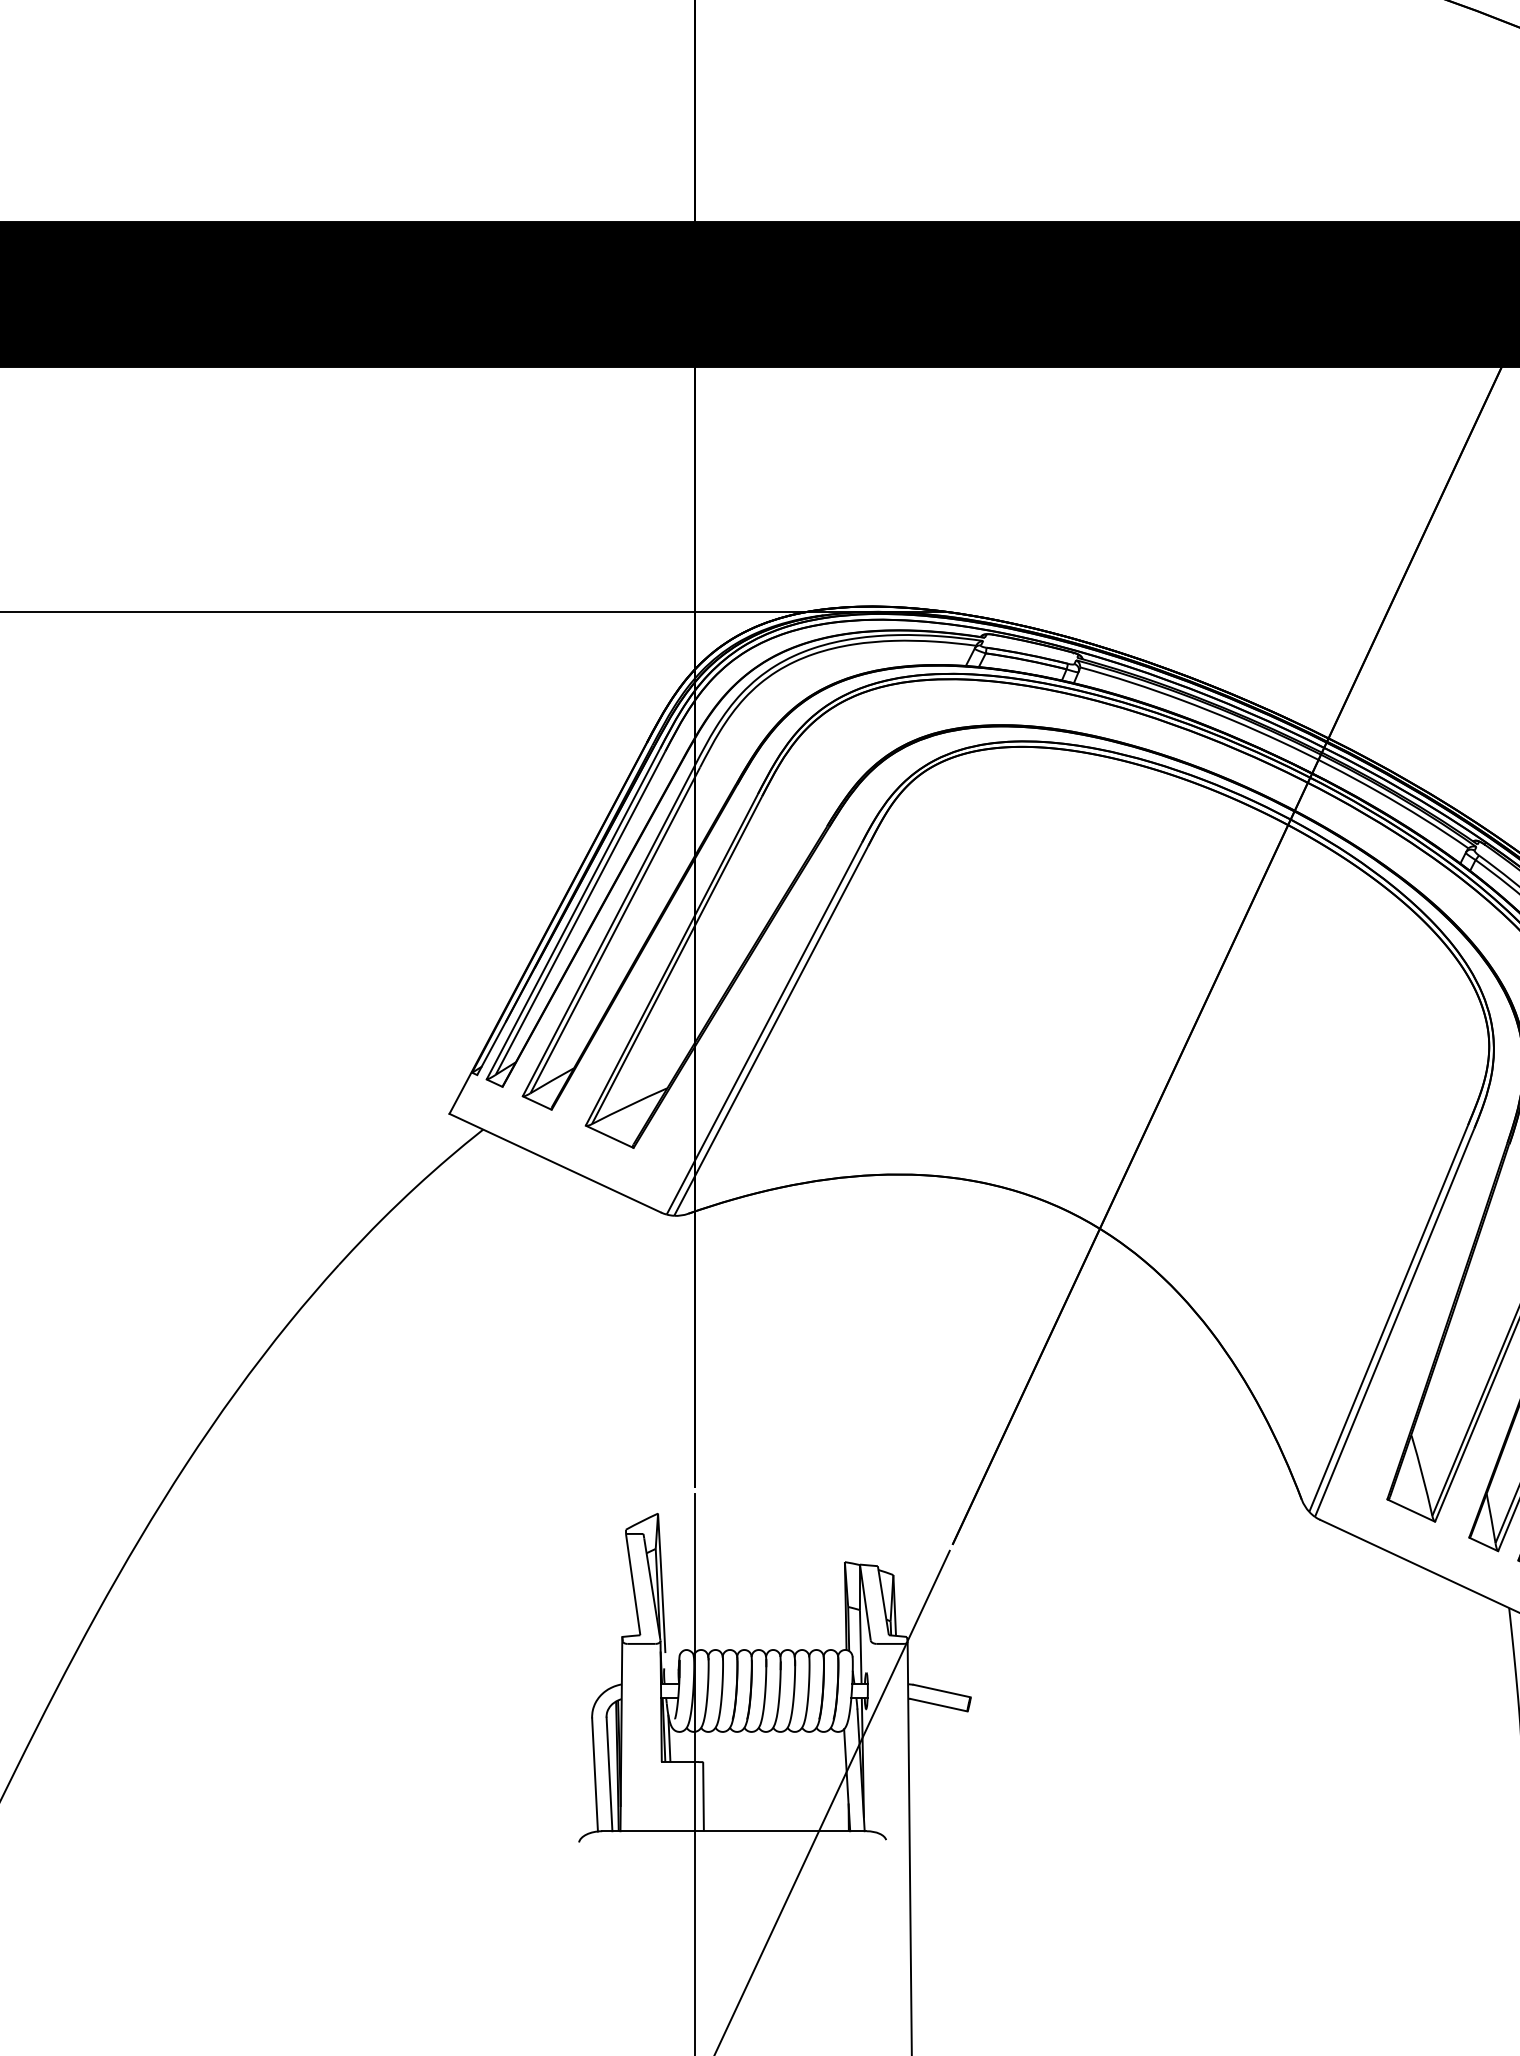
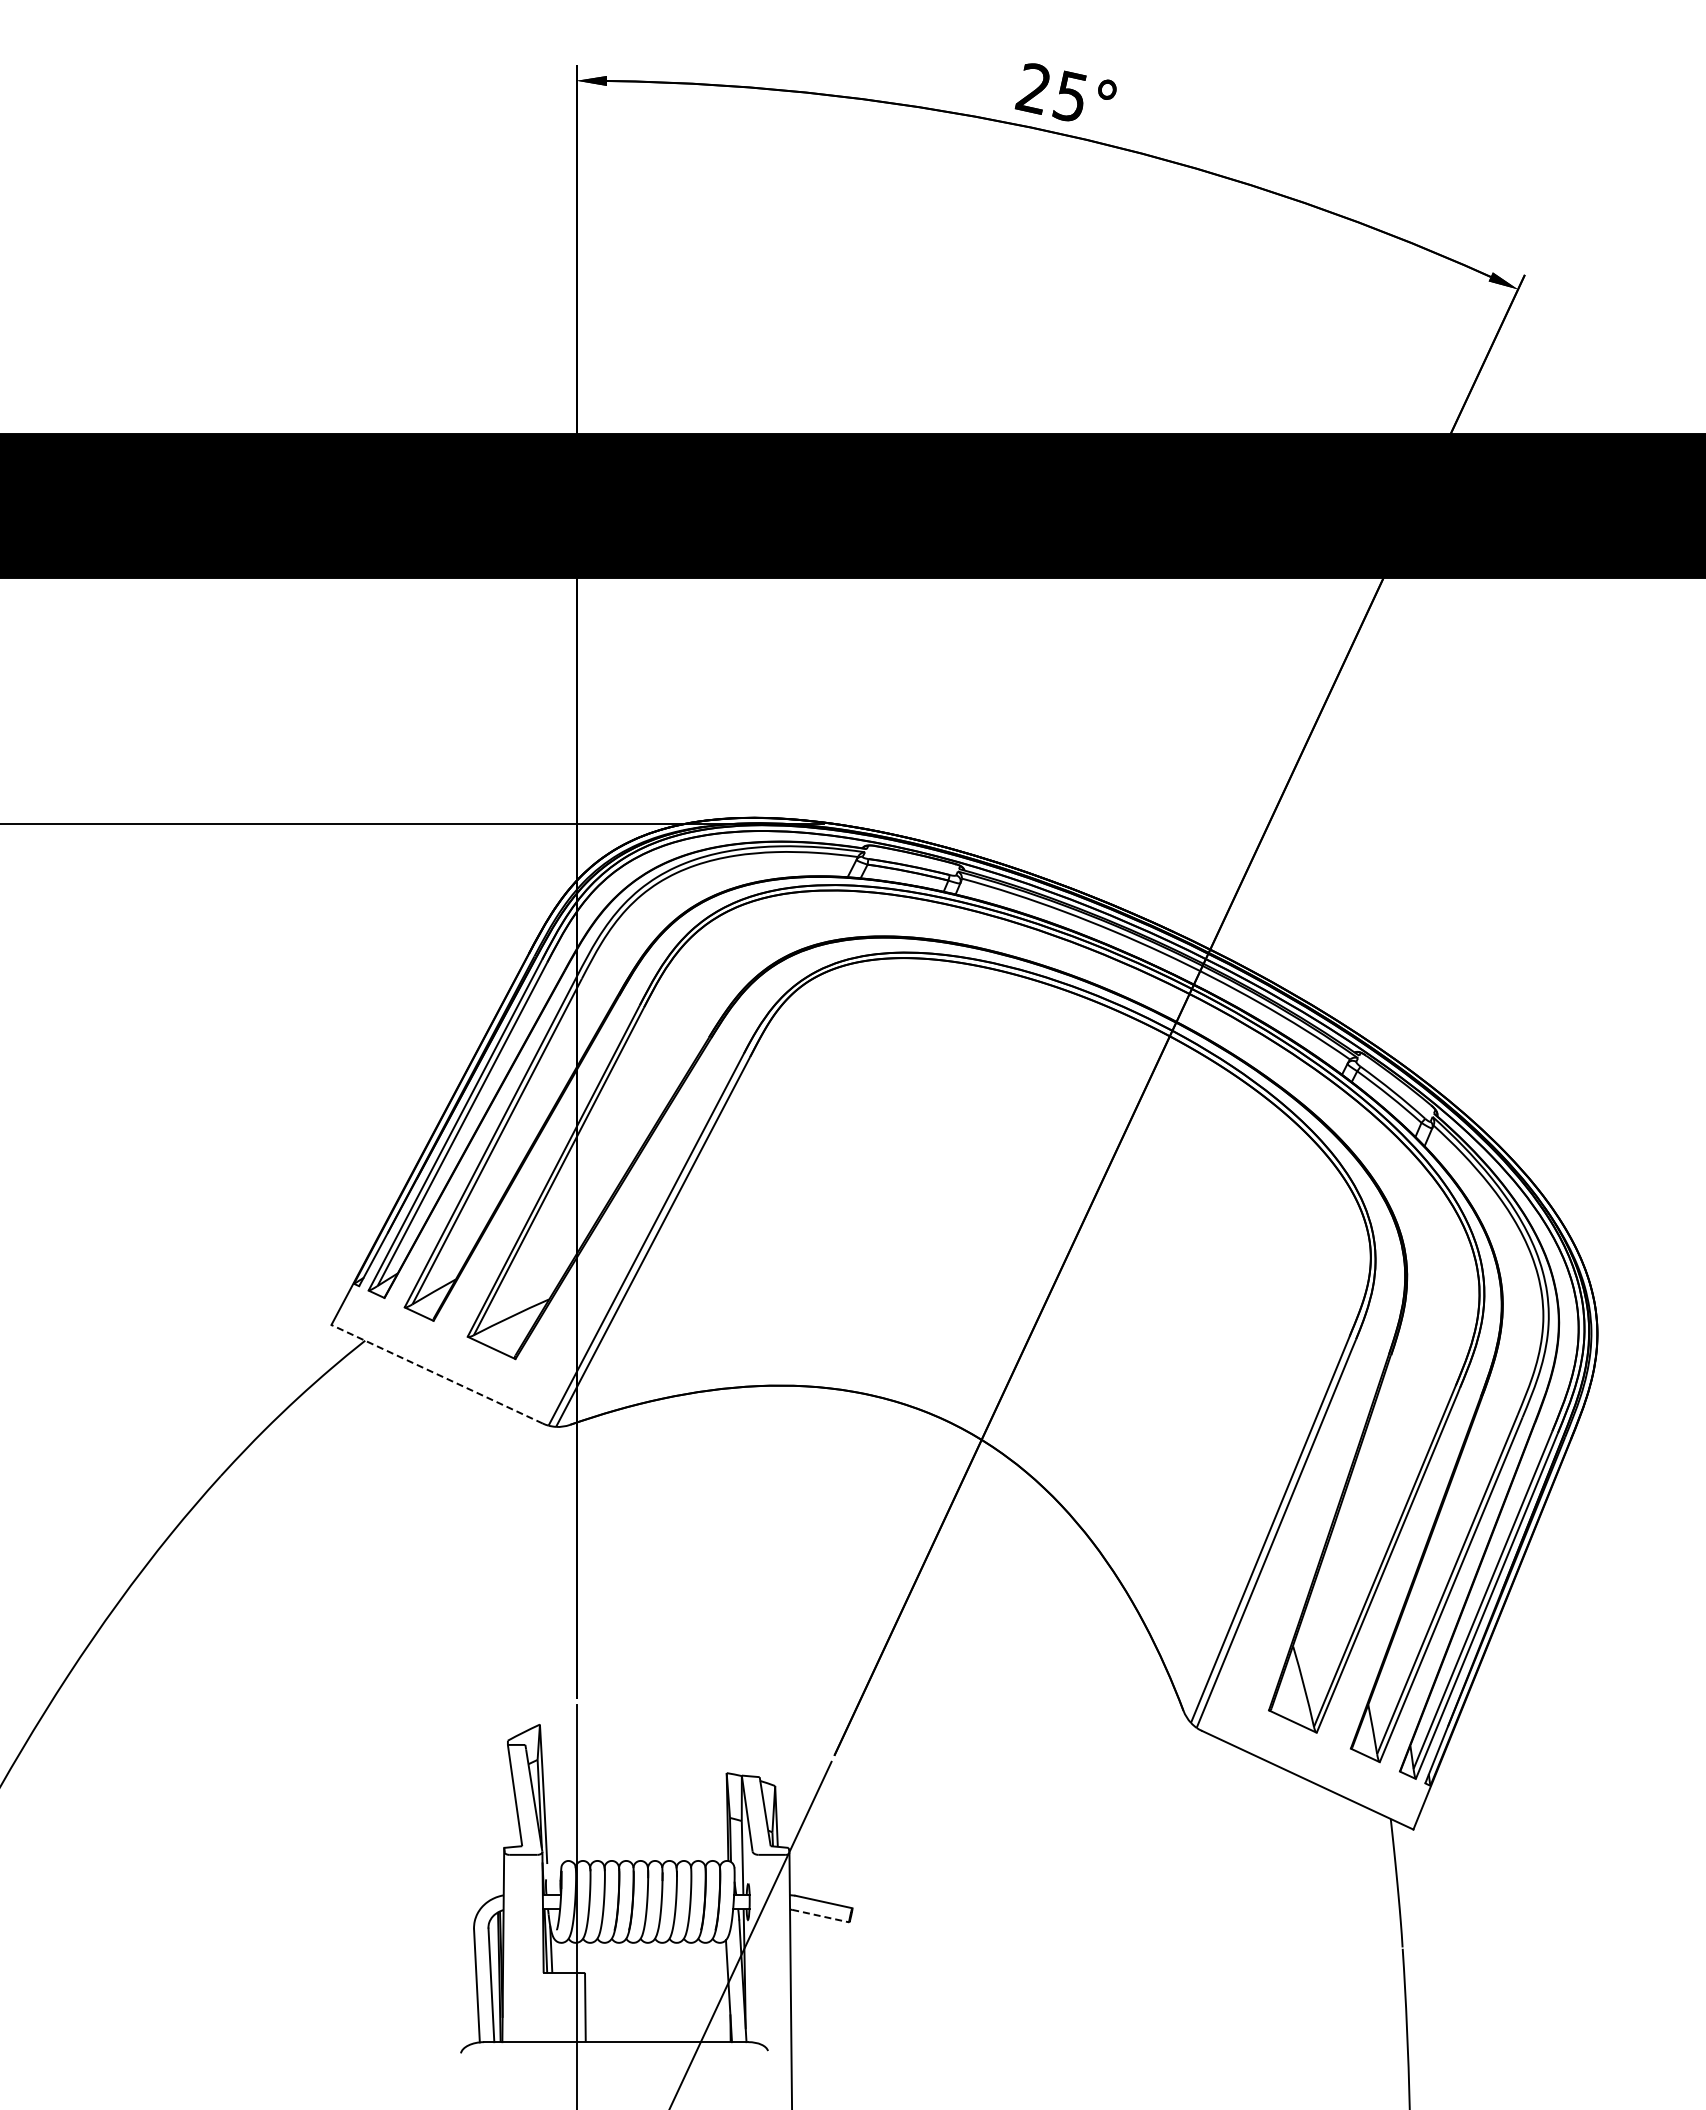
line: (555, 1163) -> (437, 1374), solid -> dashed
line: (939, 1705) -> (821, 1916), solid -> dashed

